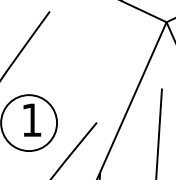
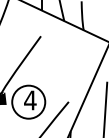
text: (32, 120) -> (30, 100), 1 -> 4

